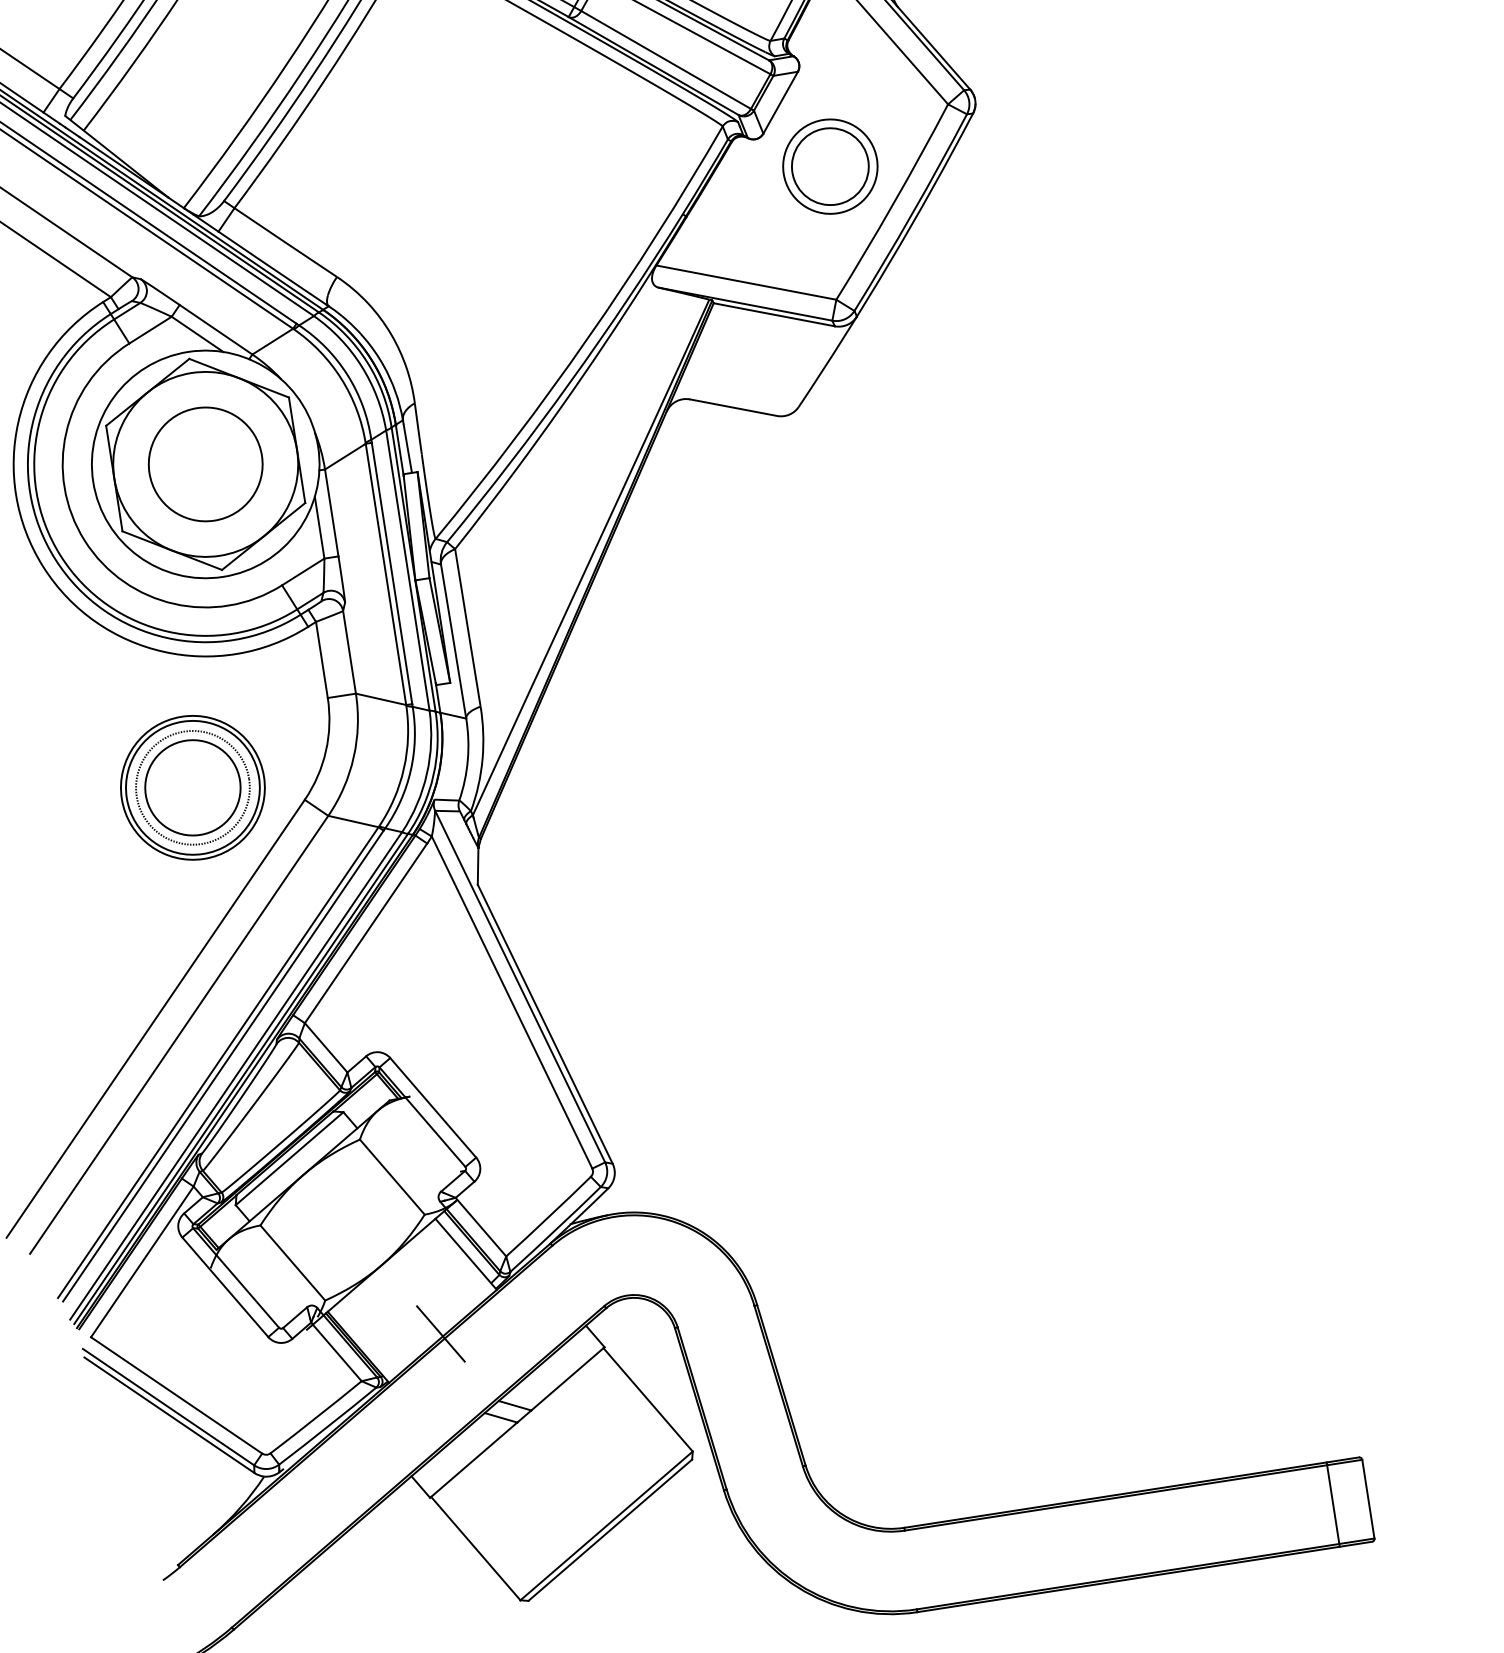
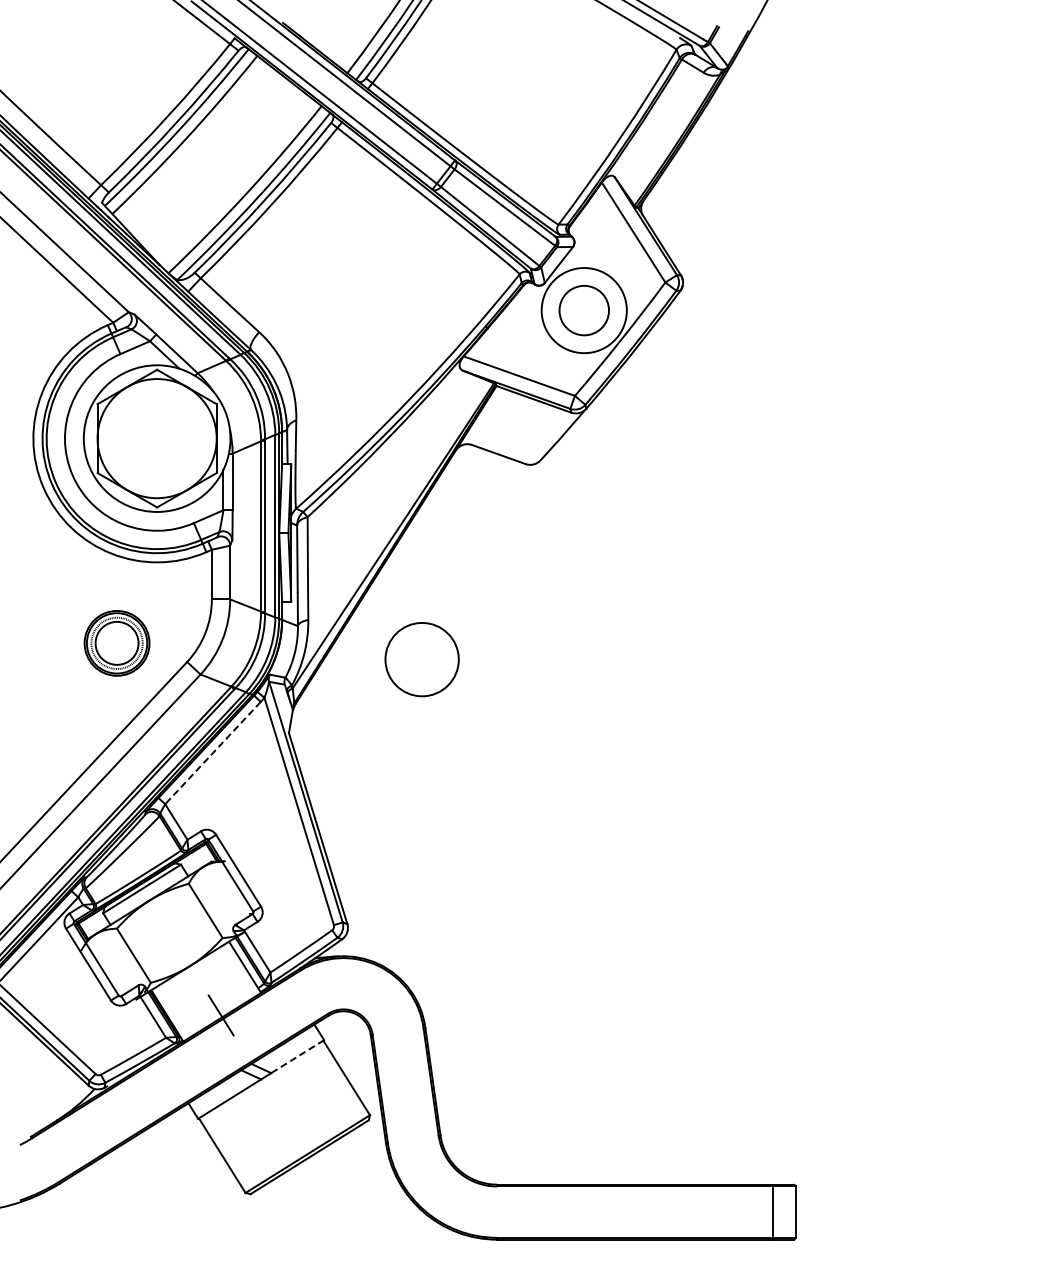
circle: (829, 166) -> (583, 310), size x1.4
circle: (204, 464) -> (421, 659), moved
part: (192, 788) -> (116, 643), size x0.7
line: (365, 934) -> (212, 753), solid -> dashed
line: (567, 1378) -> (297, 1056), solid -> dashed

